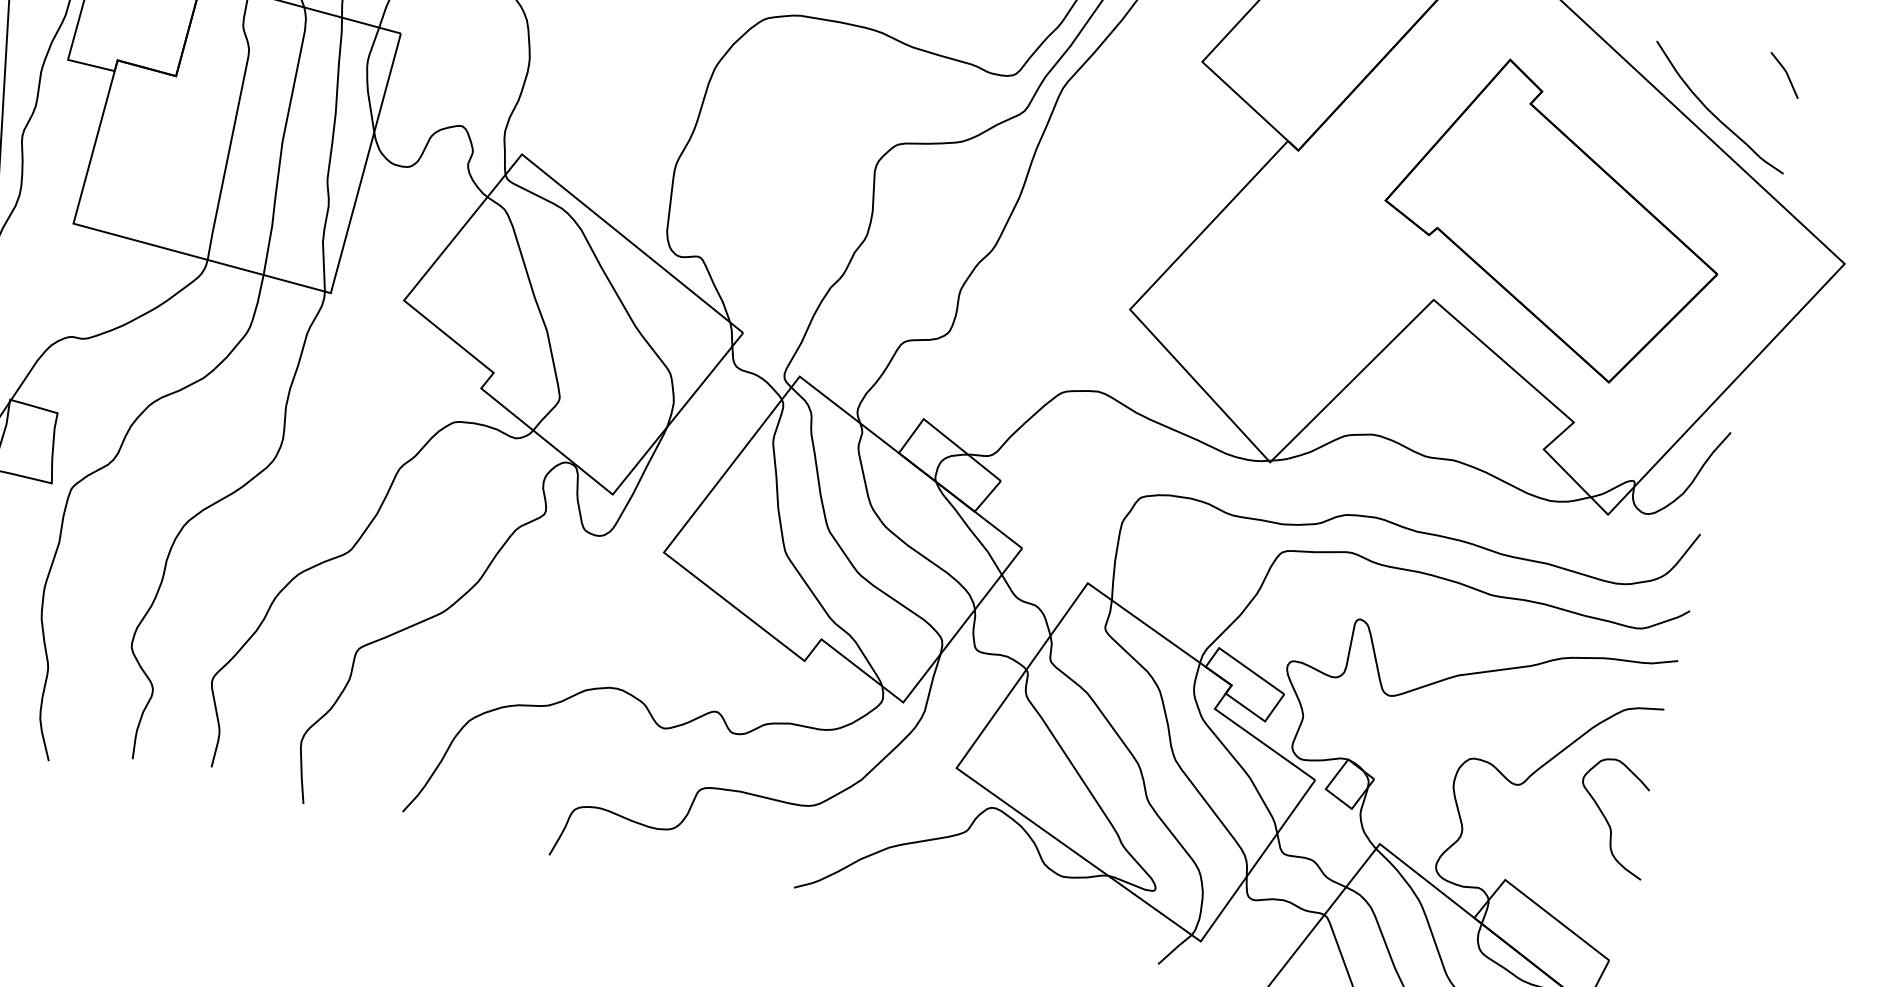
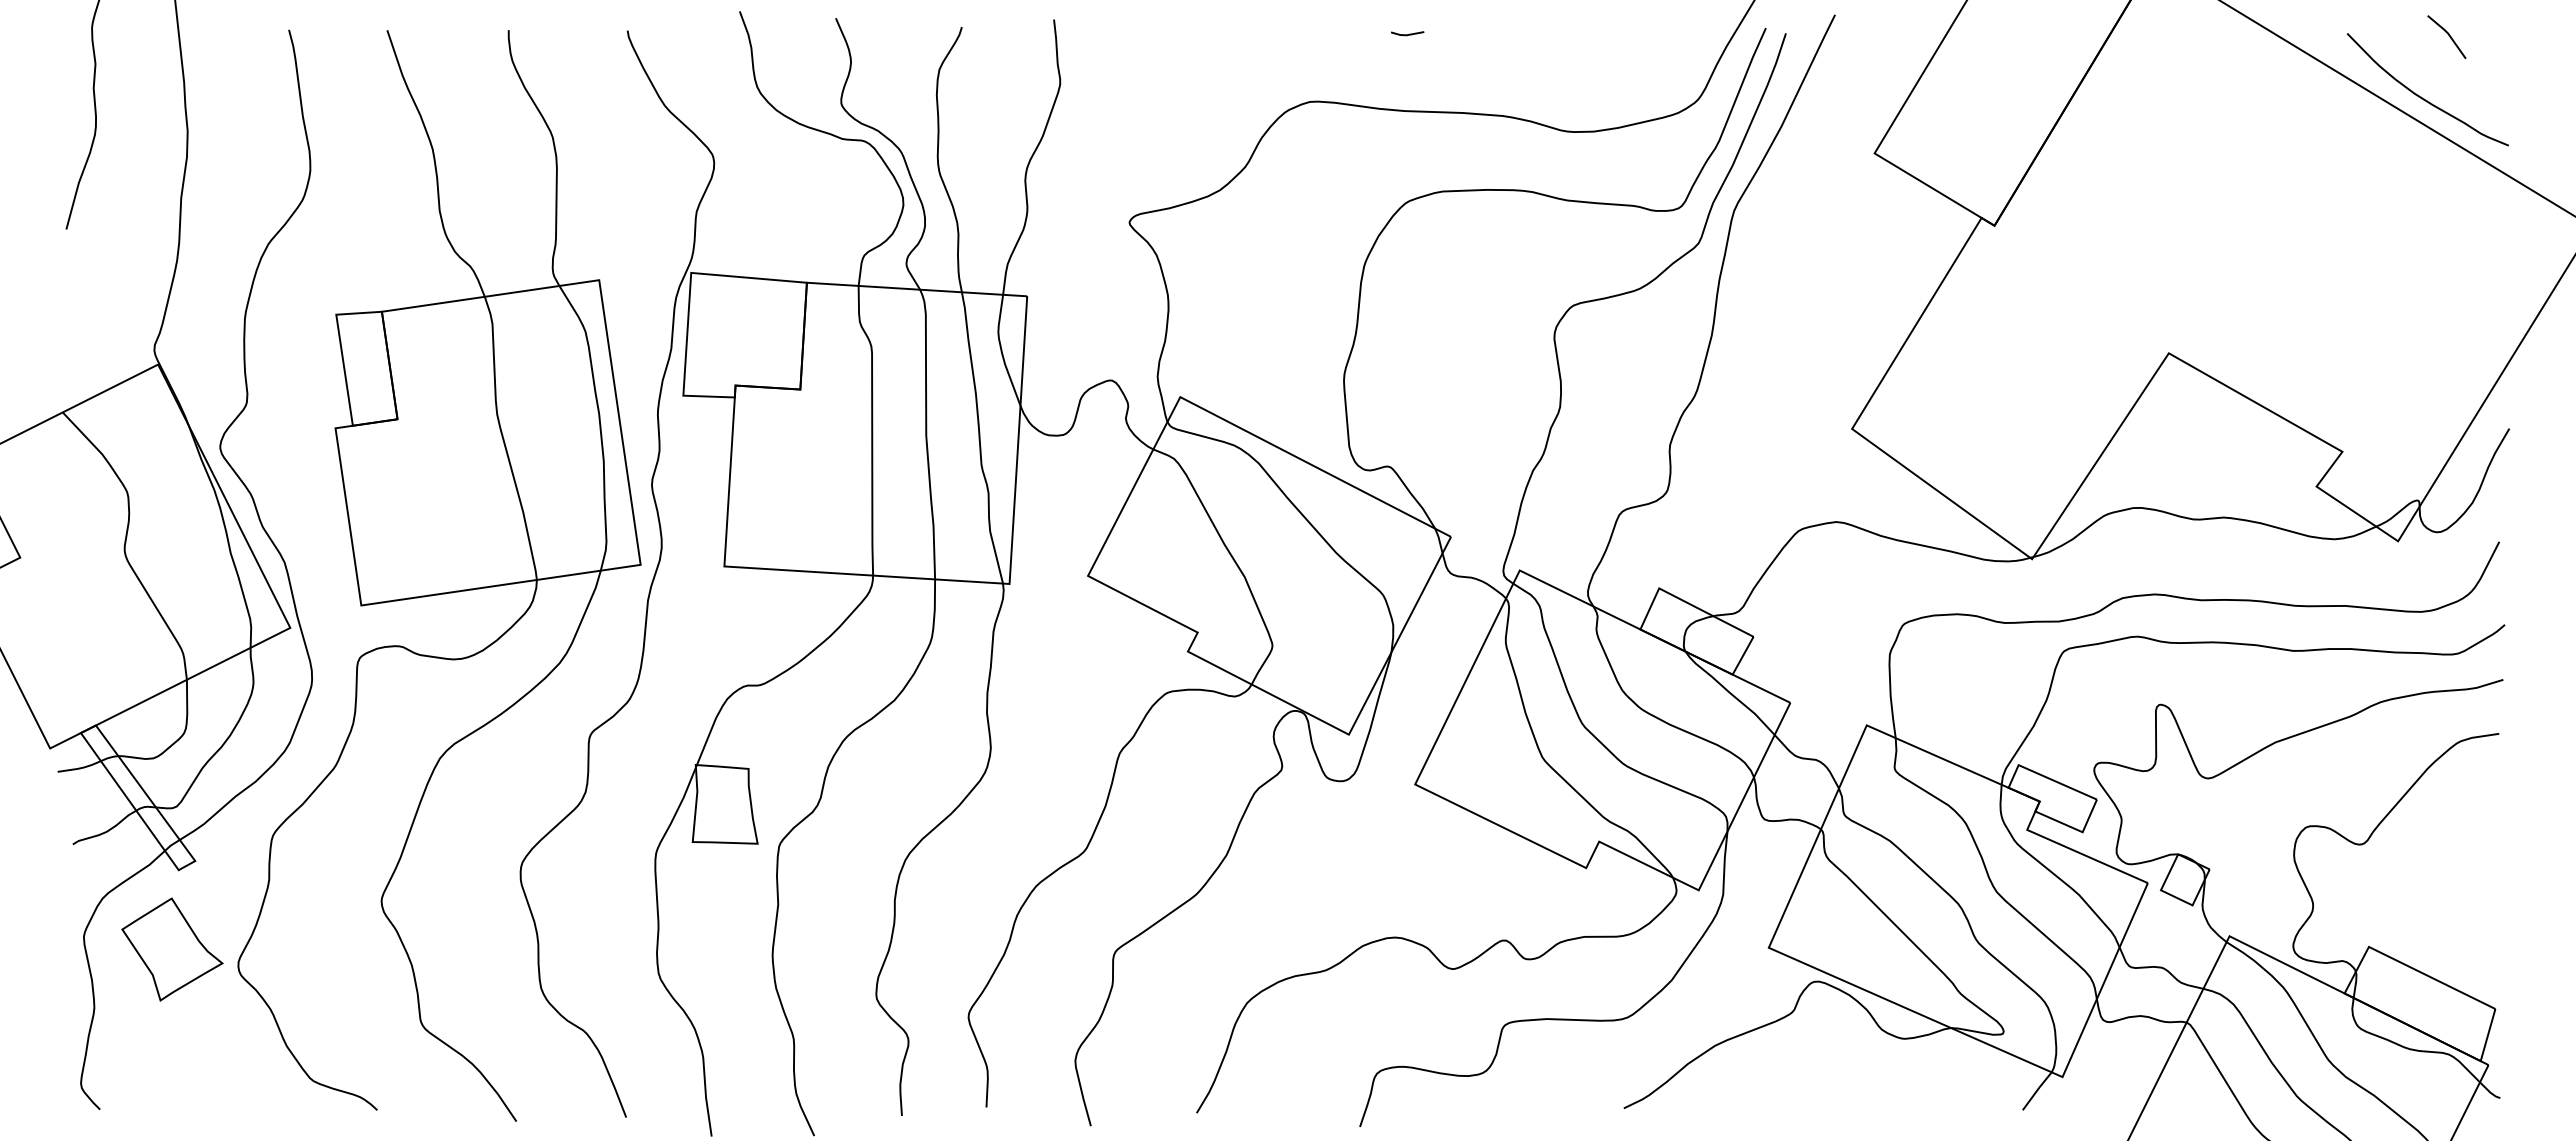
line: (1786, 74) -> (2448, 35), moved
part: (1554, 220) -> (2278, 243), removed
curve: (1607, 820) -> (2463, 862), removed

